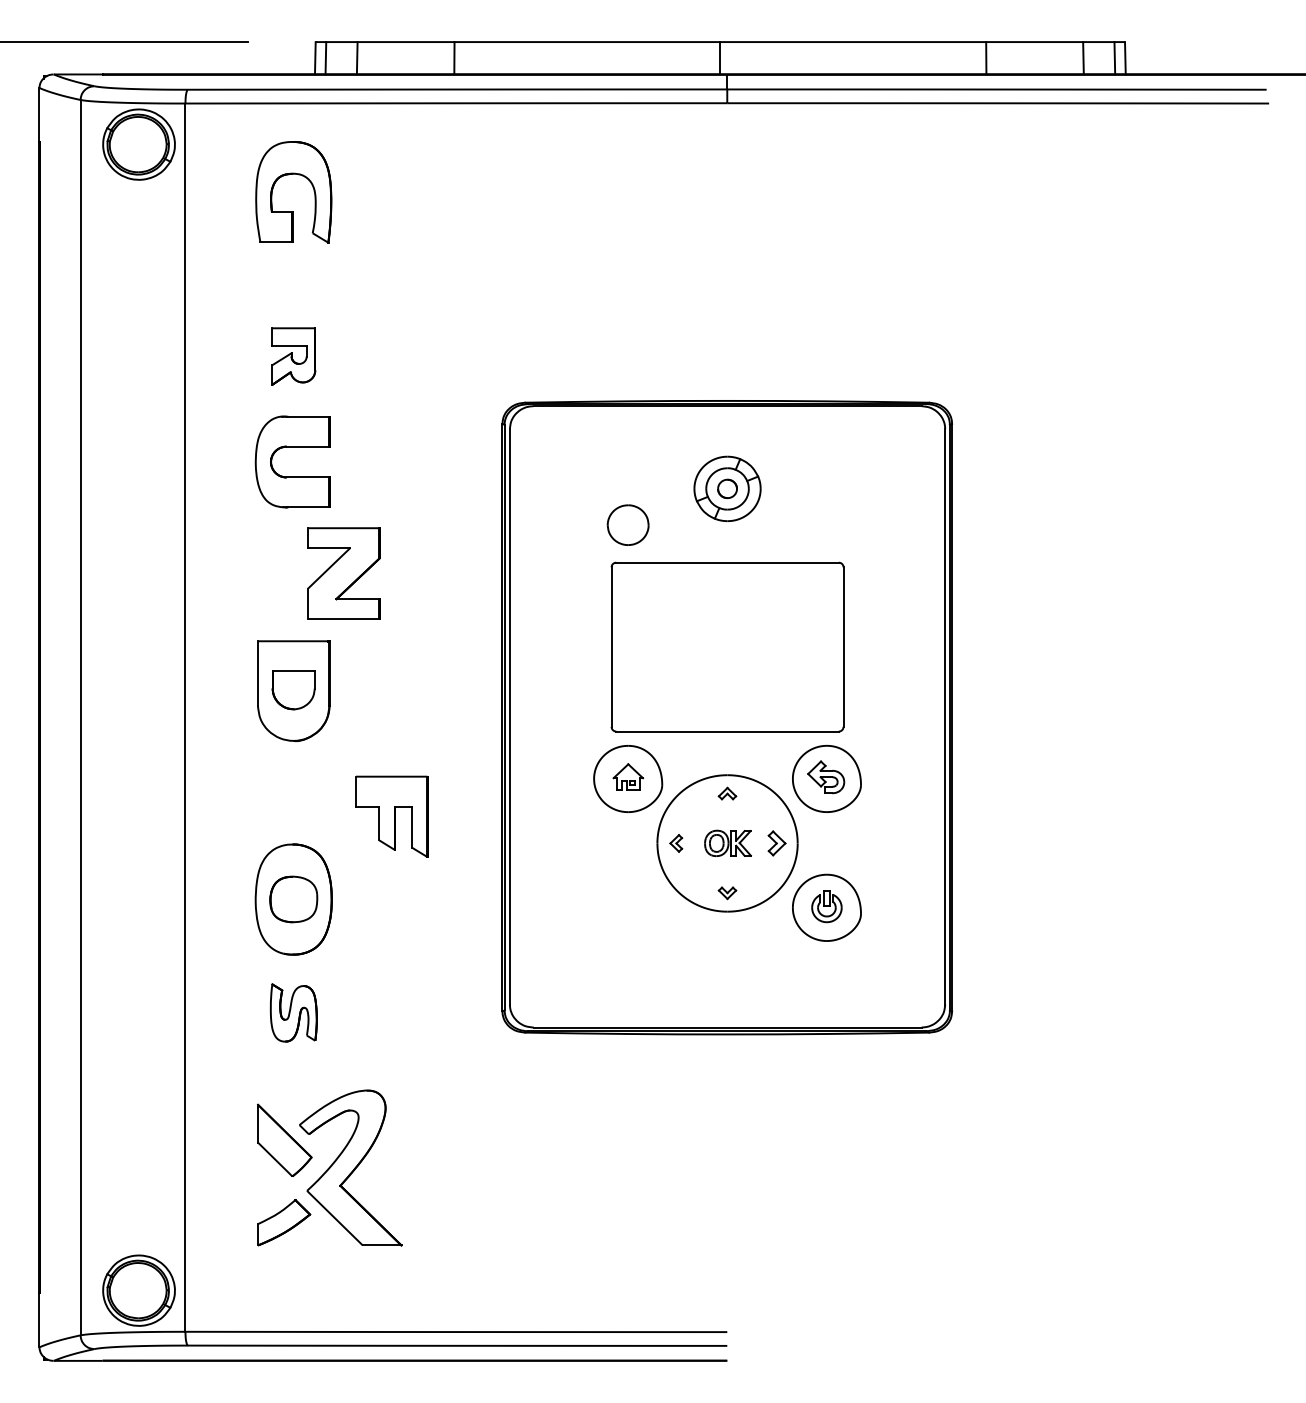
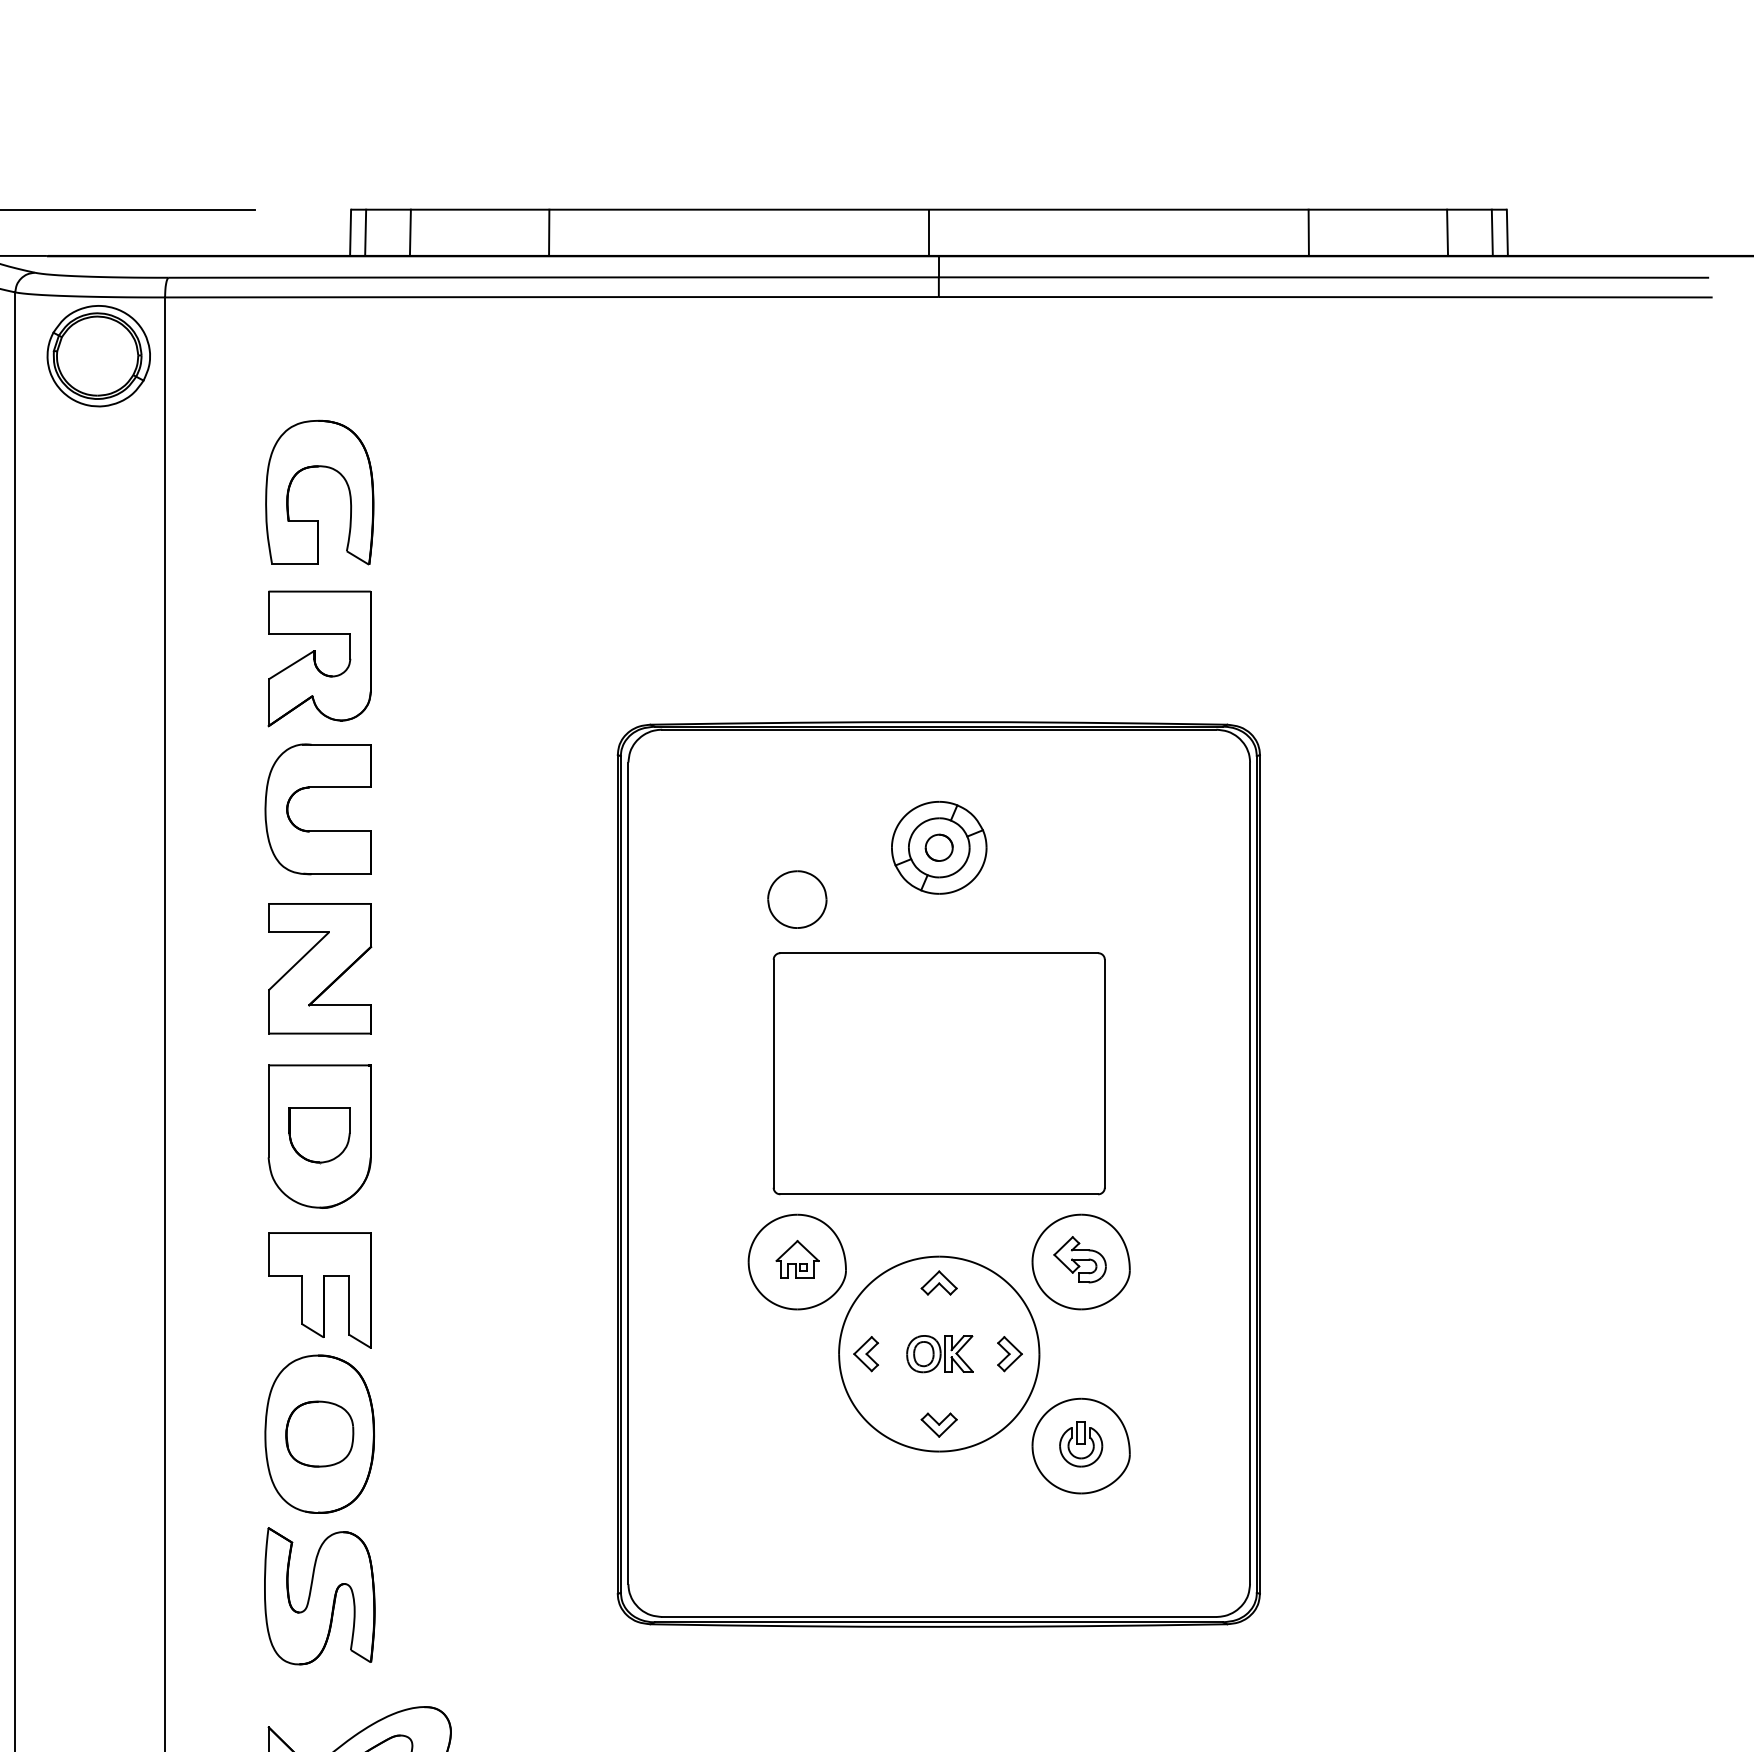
part: (288, 175) -> (312, 468), moved
part: (293, 356) -> (319, 658), size x1.67
part: (343, 573) -> (319, 968), moved
part: (727, 793) -> (939, 1282), size x1.43
part: (391, 816) -> (319, 1289), moved
part: (675, 843) -> (864, 1354), size x1.43
part: (727, 893) -> (939, 1425), size x1.43
part: (293, 1012) -> (319, 1595), size x1.67

